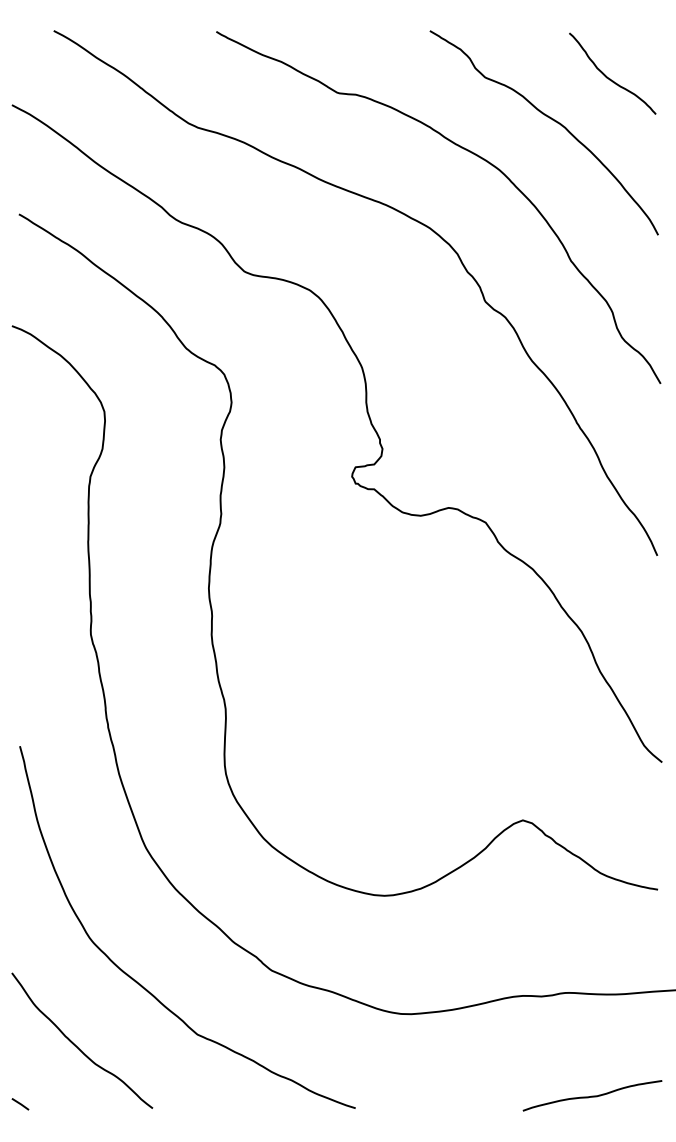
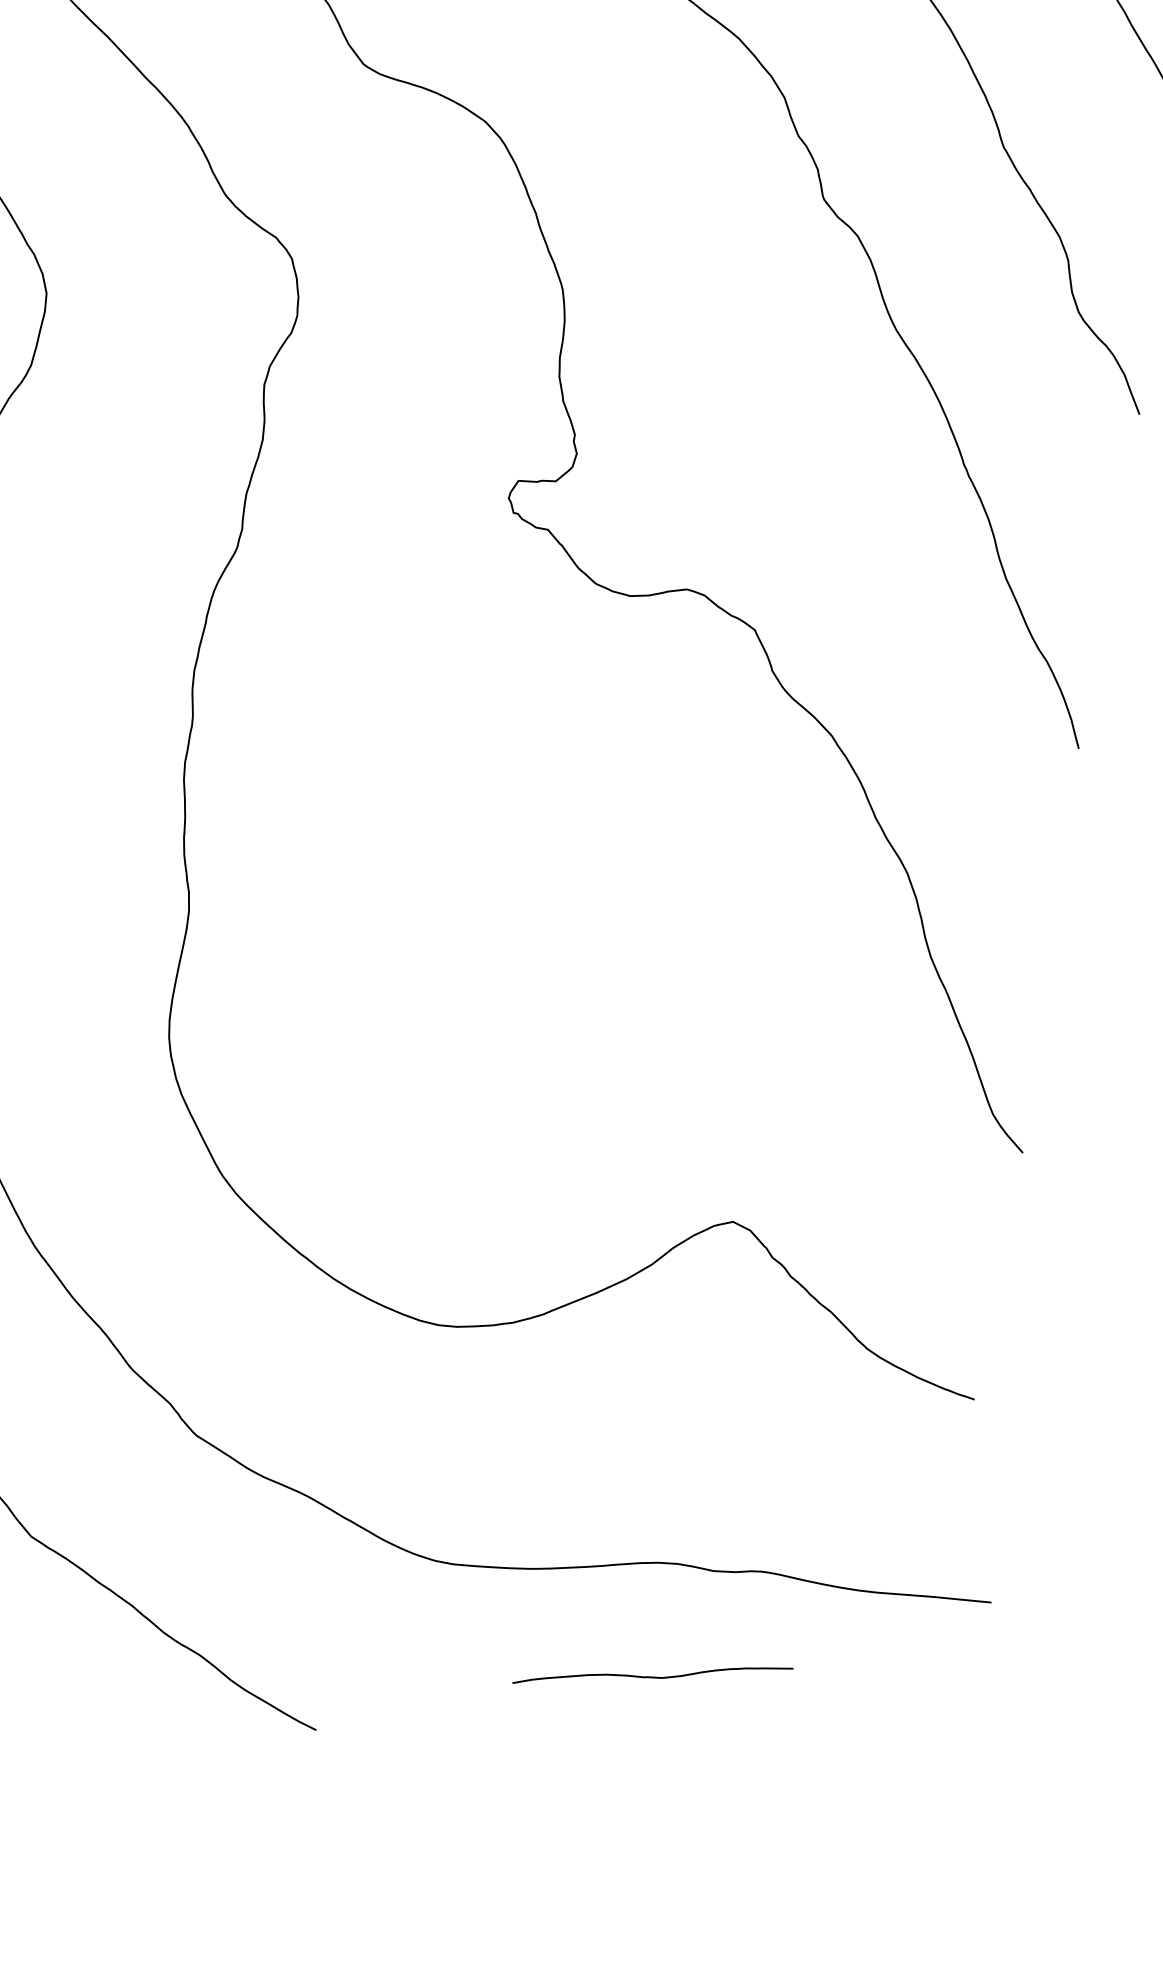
curve: (592, 1095) -> (652, 1675), moved

